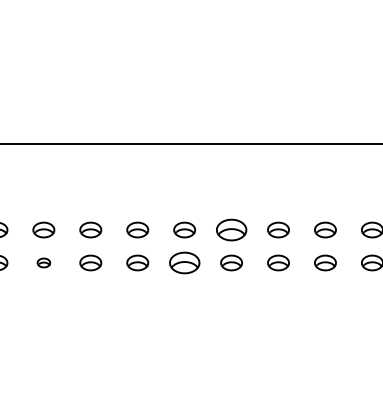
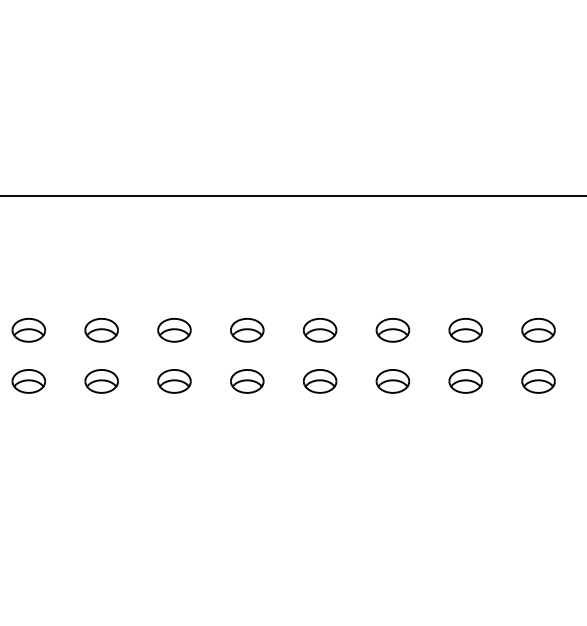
part: (231, 229) -> (392, 329), size x0.71
part: (43, 262) -> (101, 380), size x1.67
part: (184, 262) -> (319, 380), size x0.71

